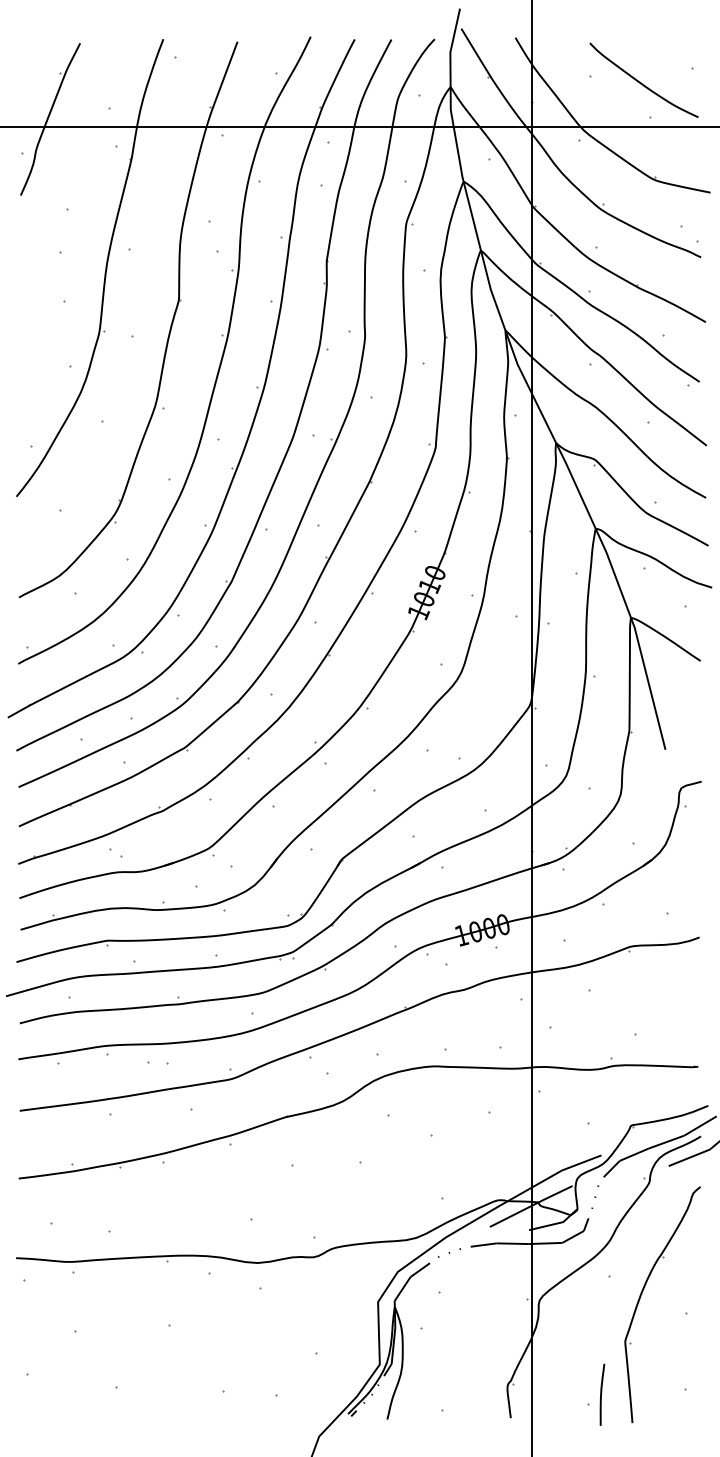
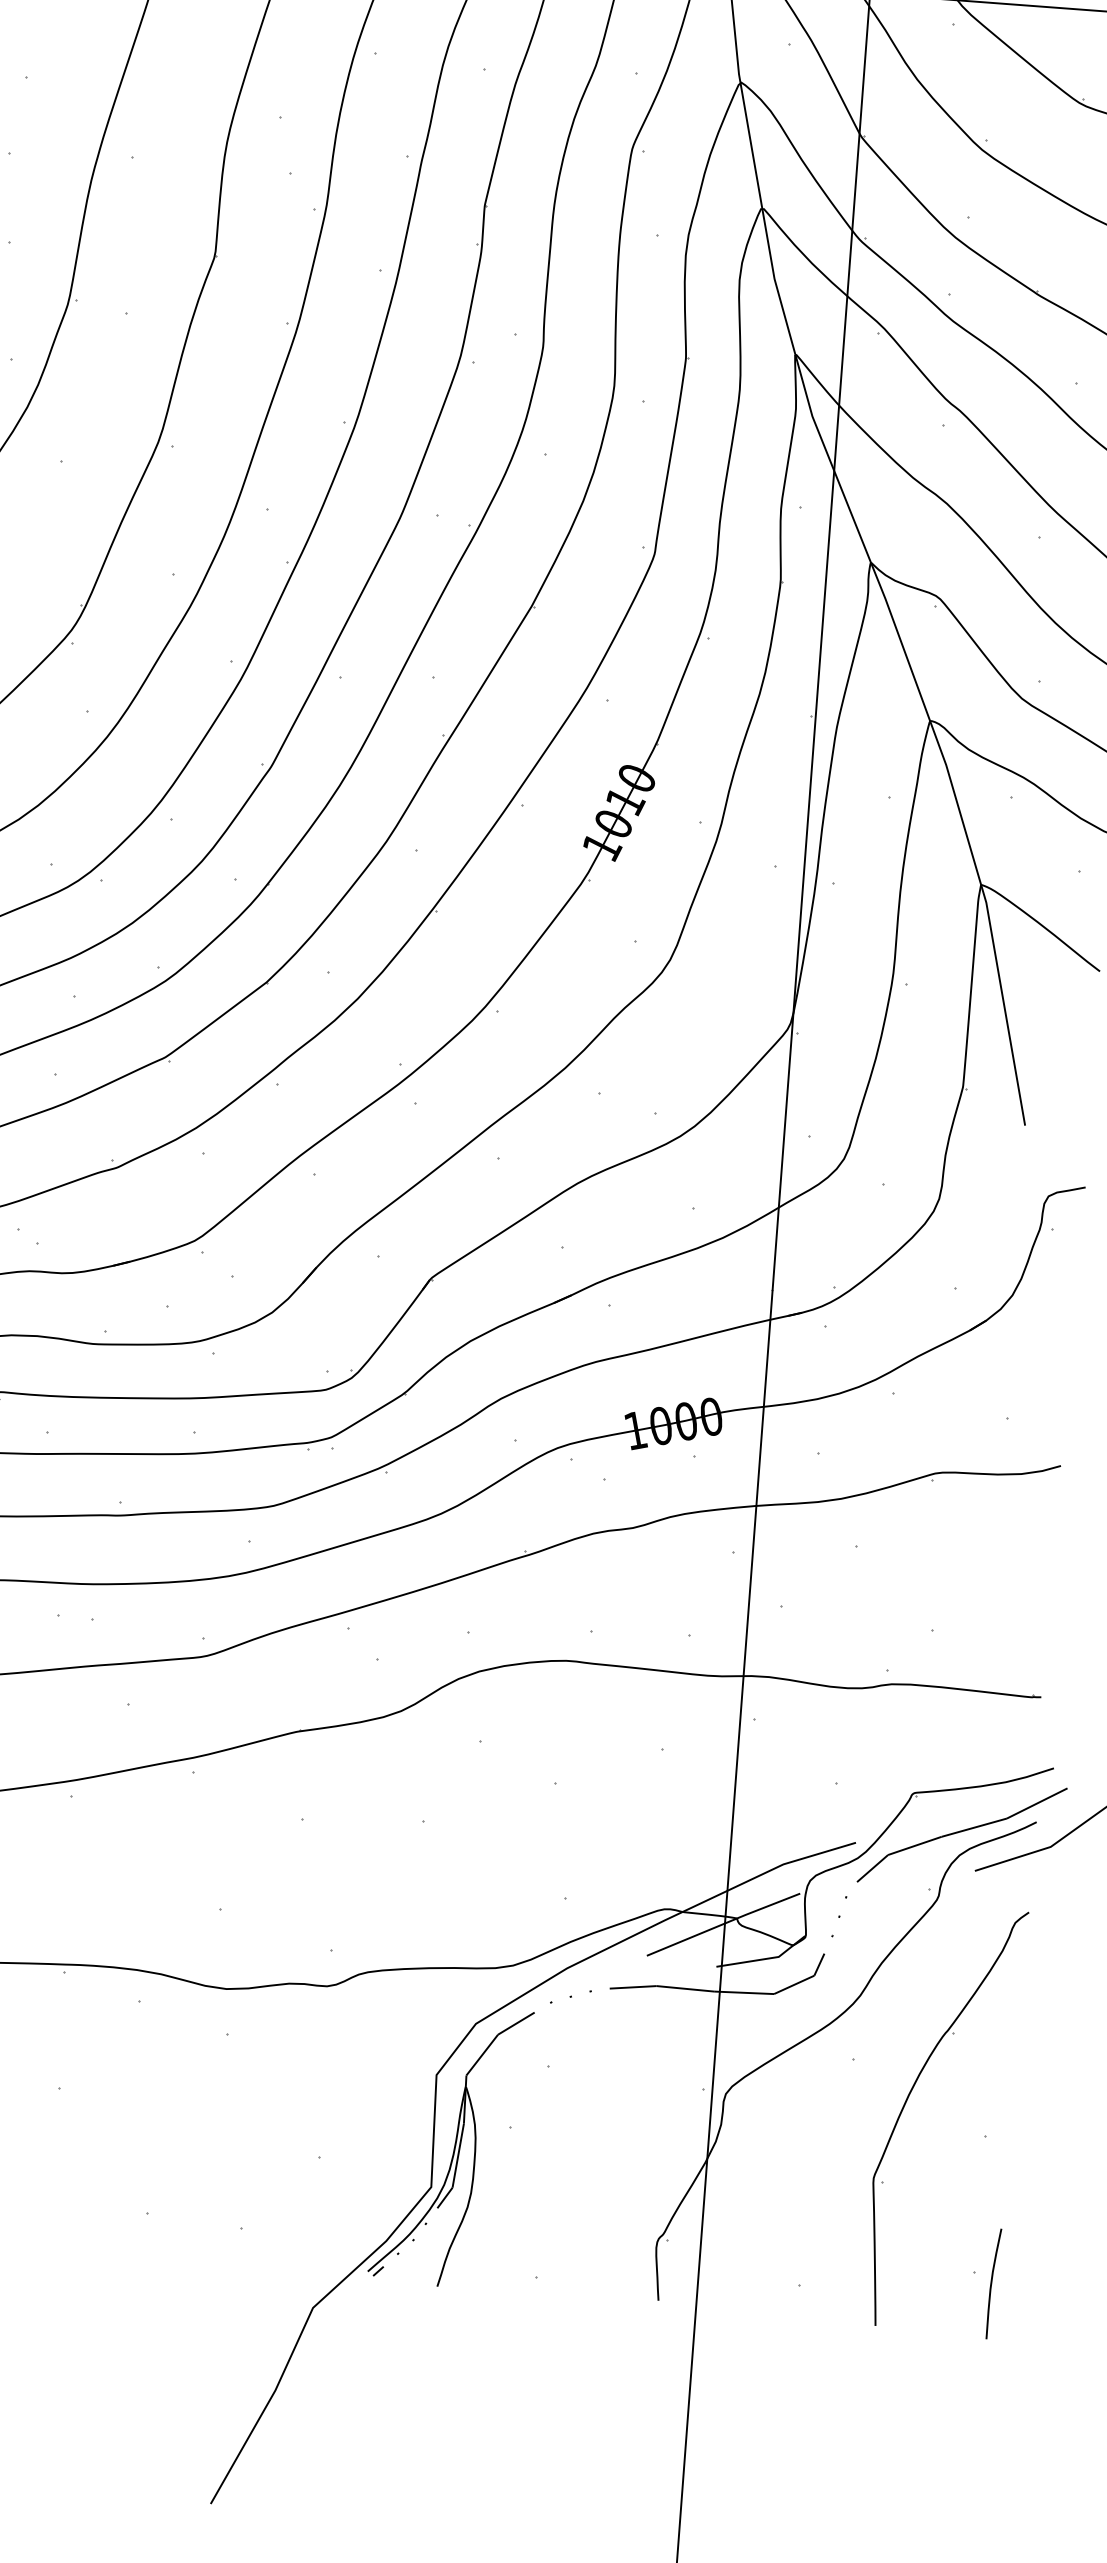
curve: (601, 1394) -> (992, 2283), moved

